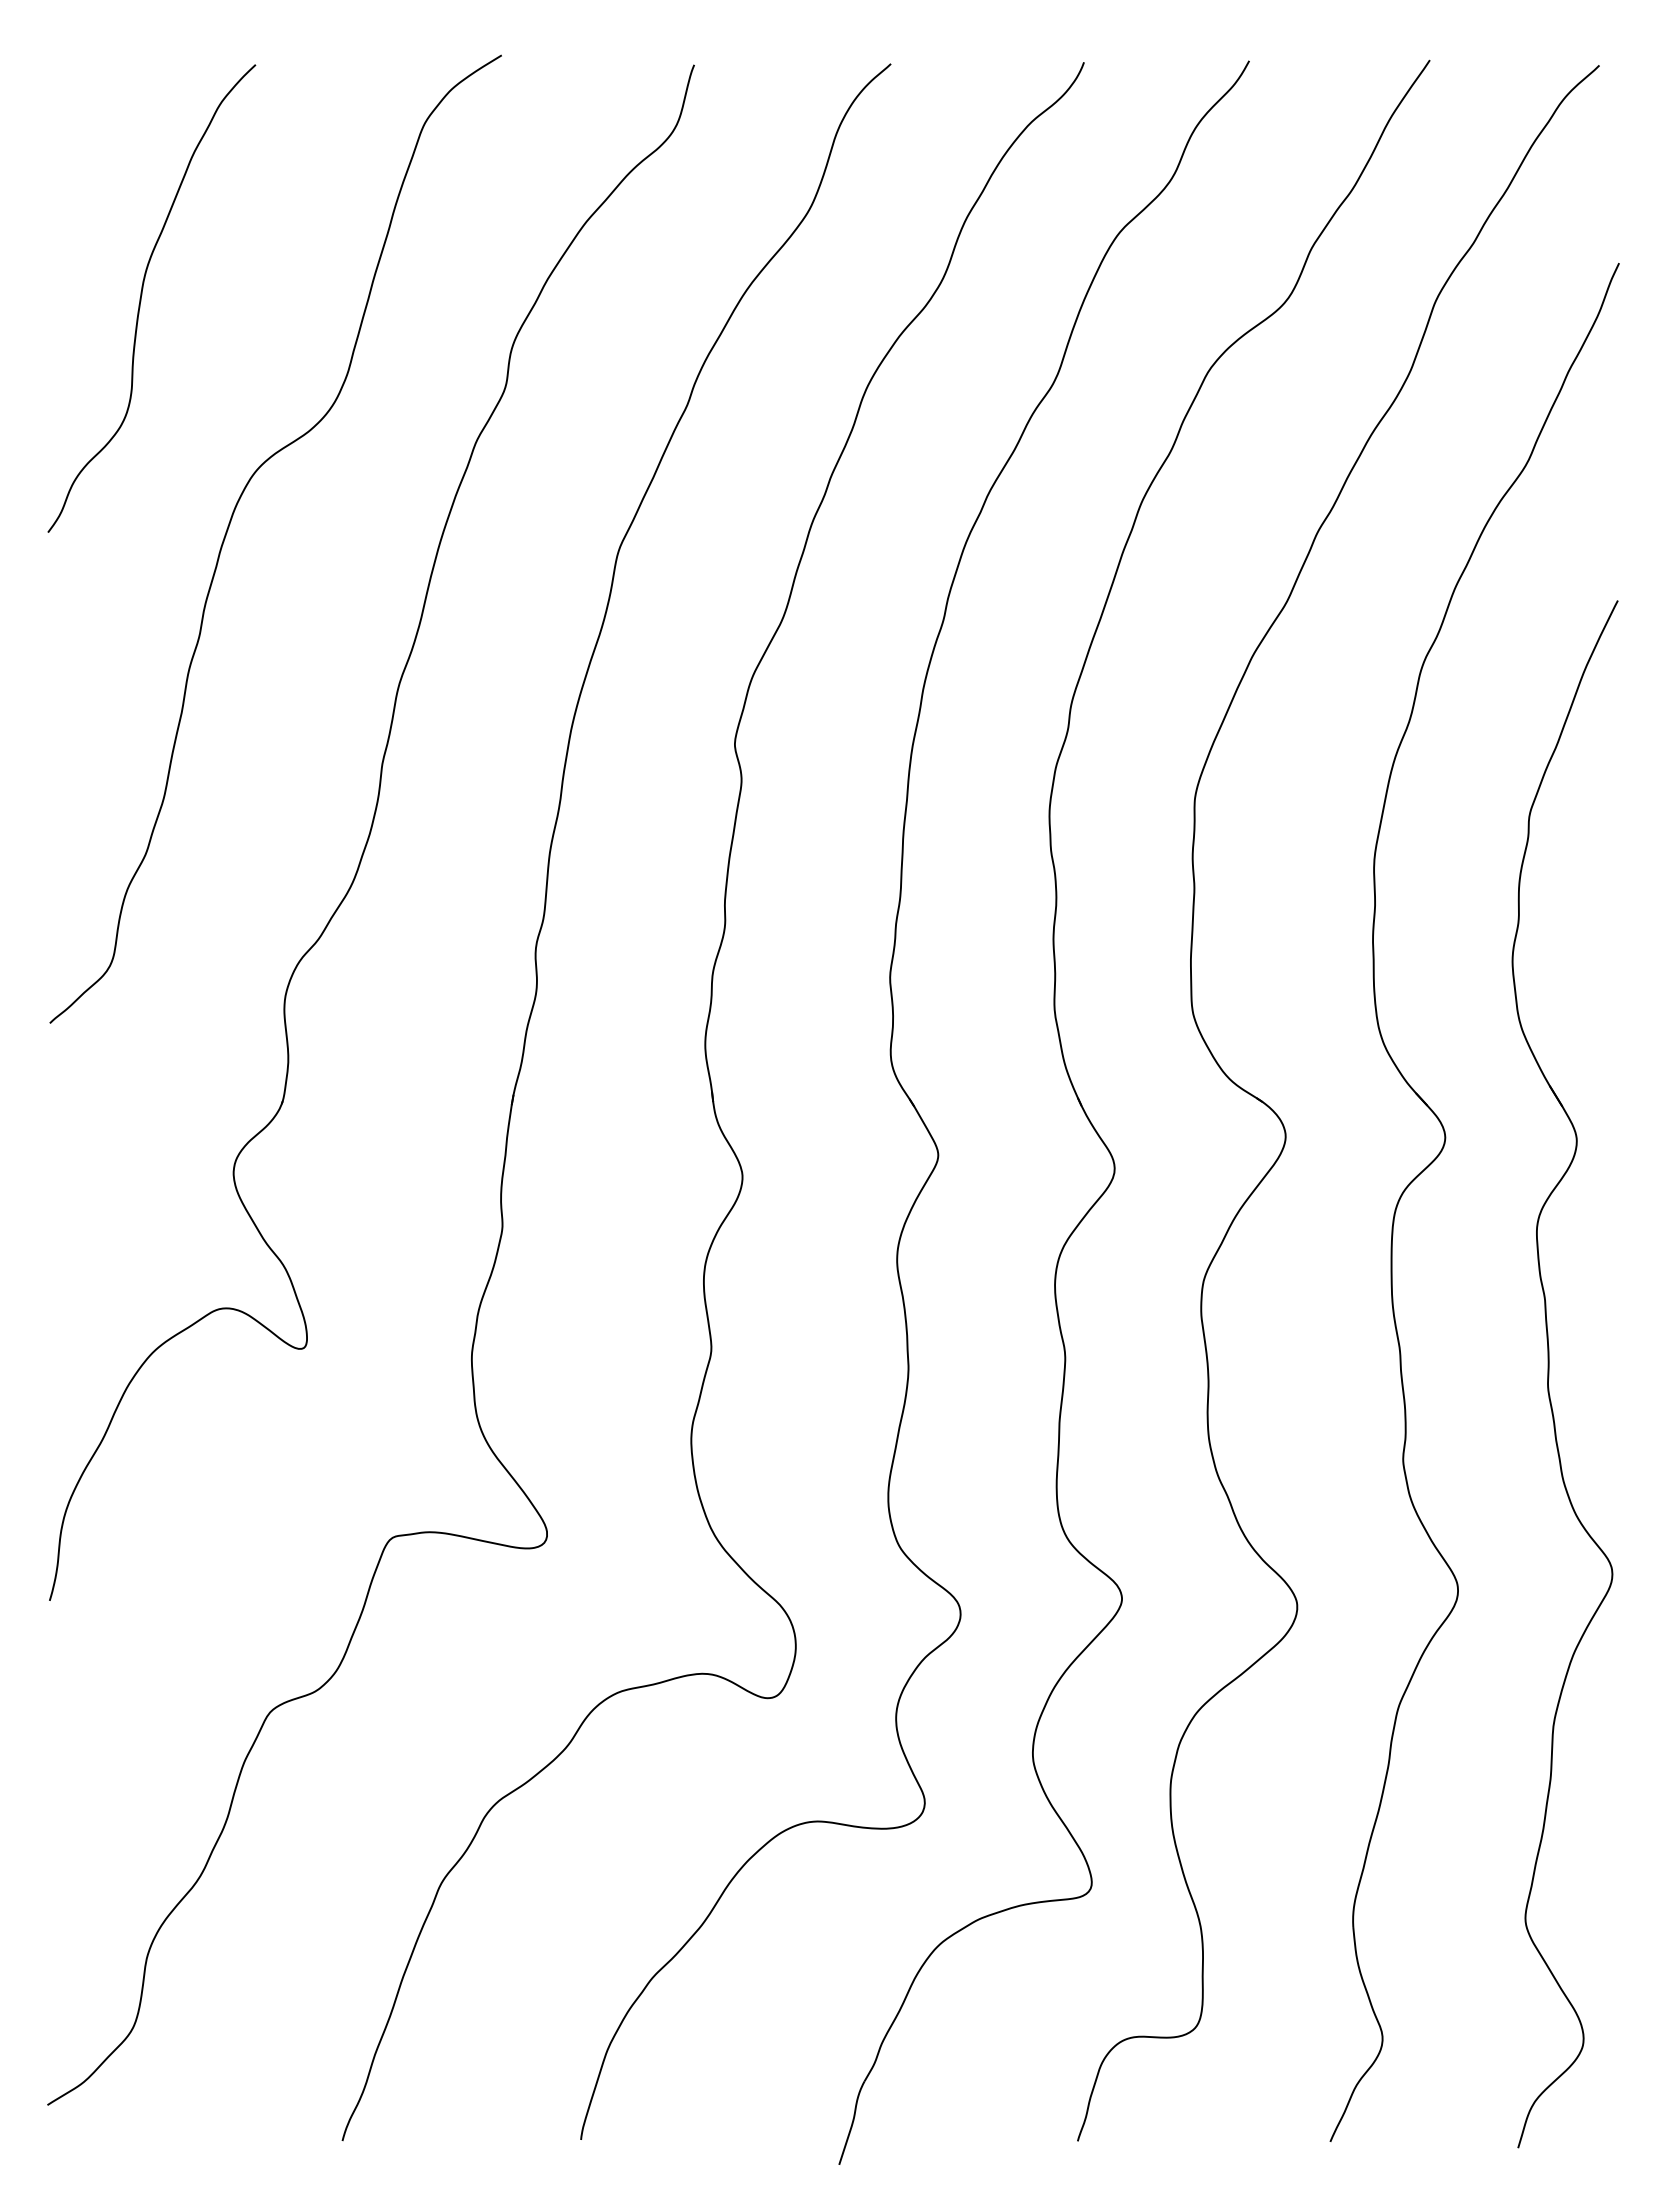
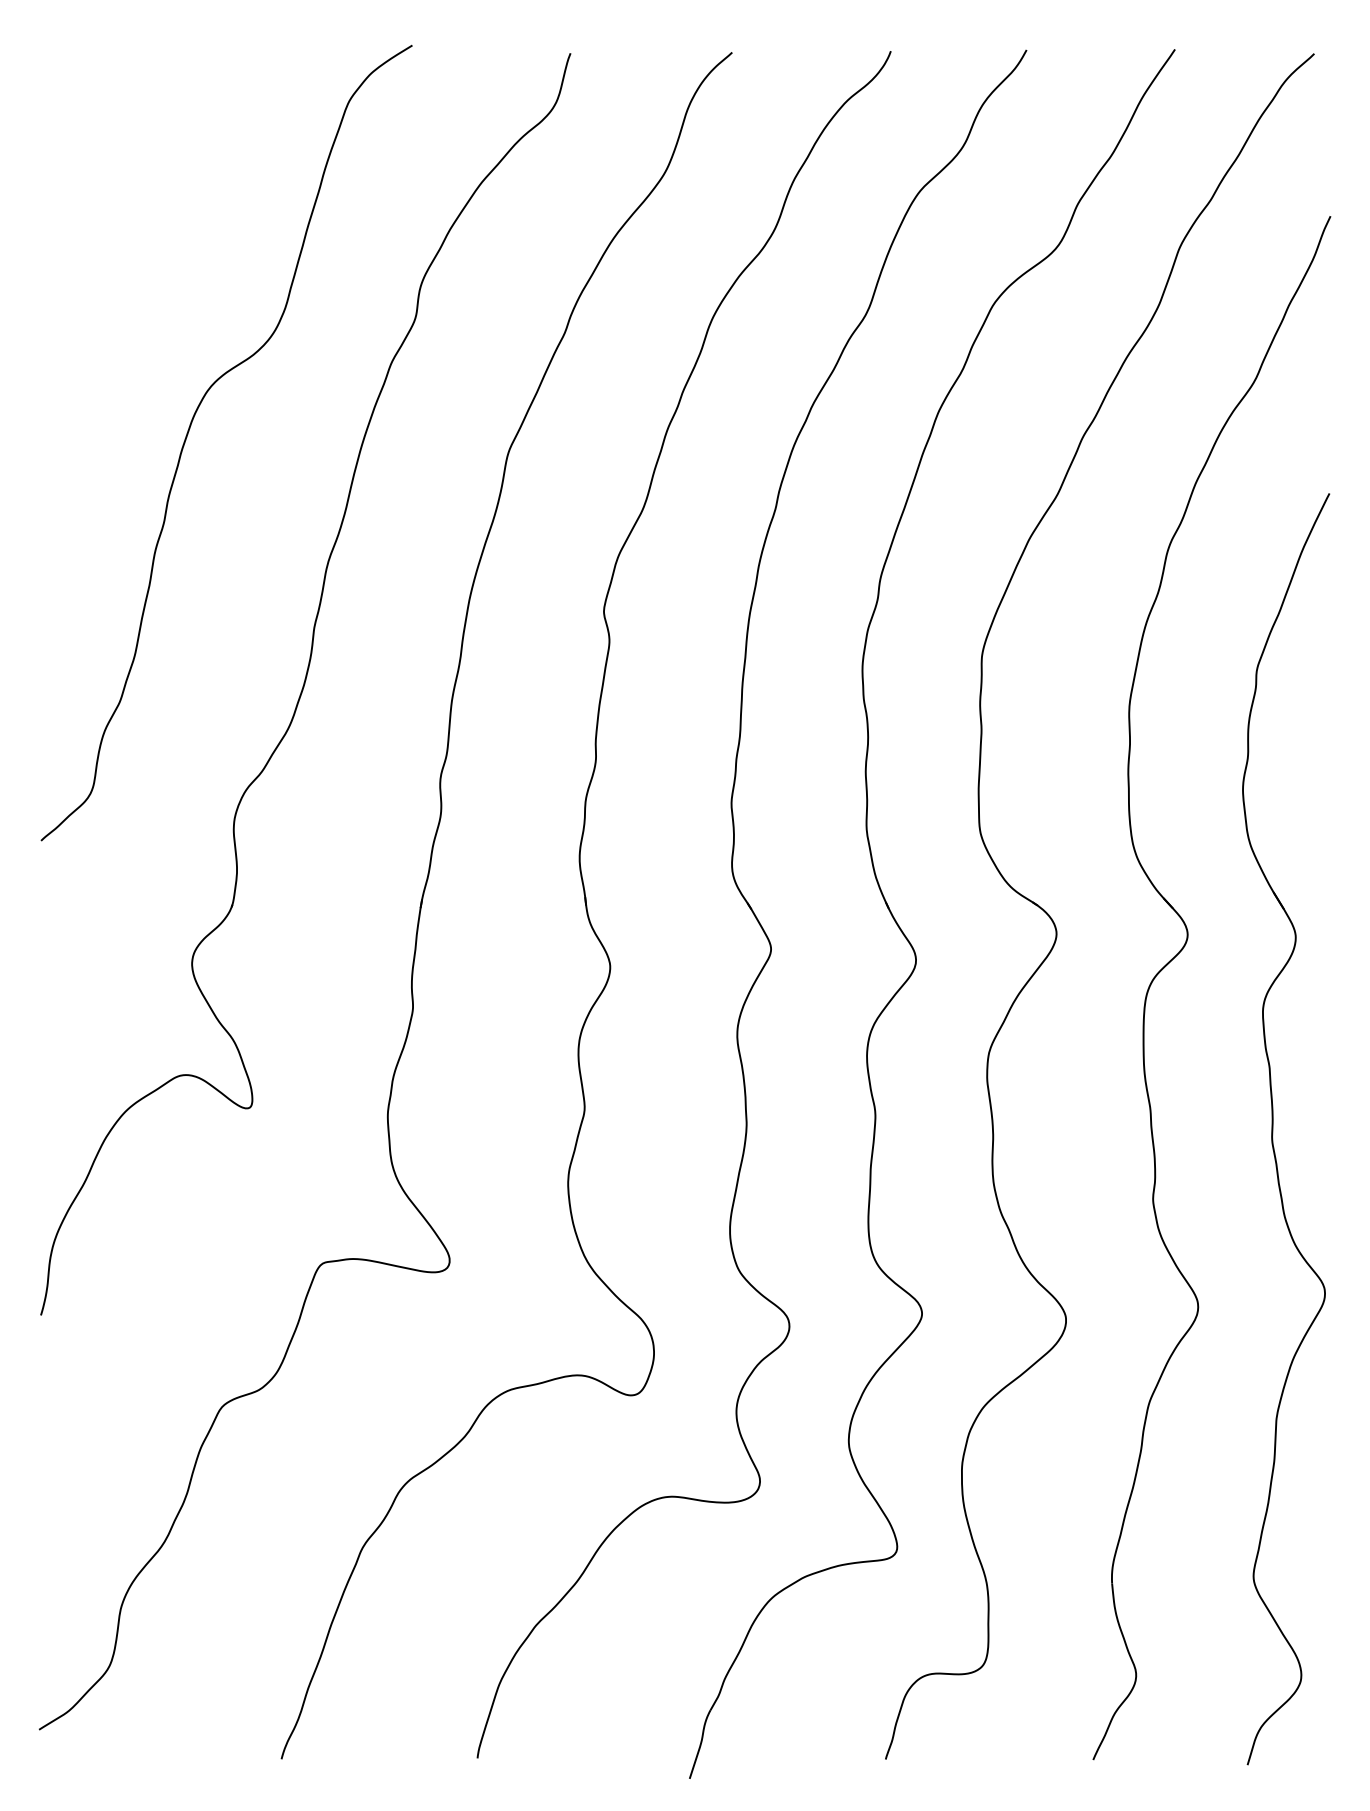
curve: (142, 295) -> (117, 242), removed

